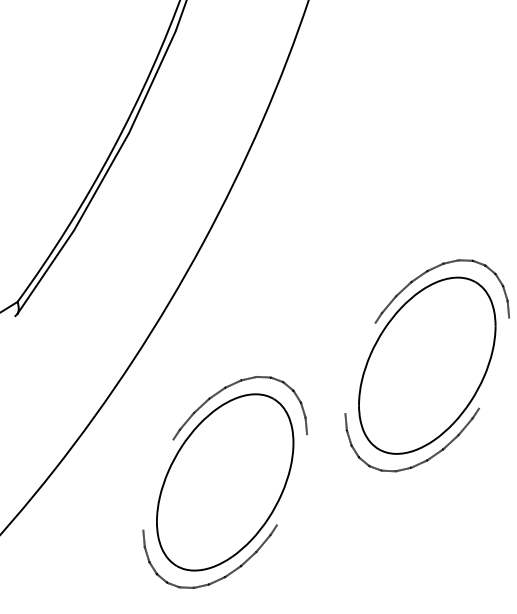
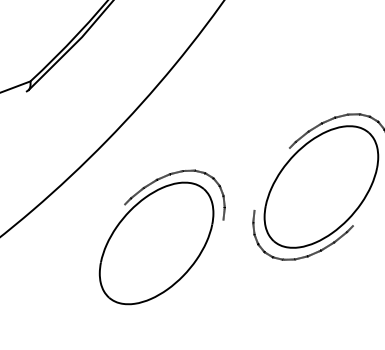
curve: (219, 578) -> (138, 313), removed

